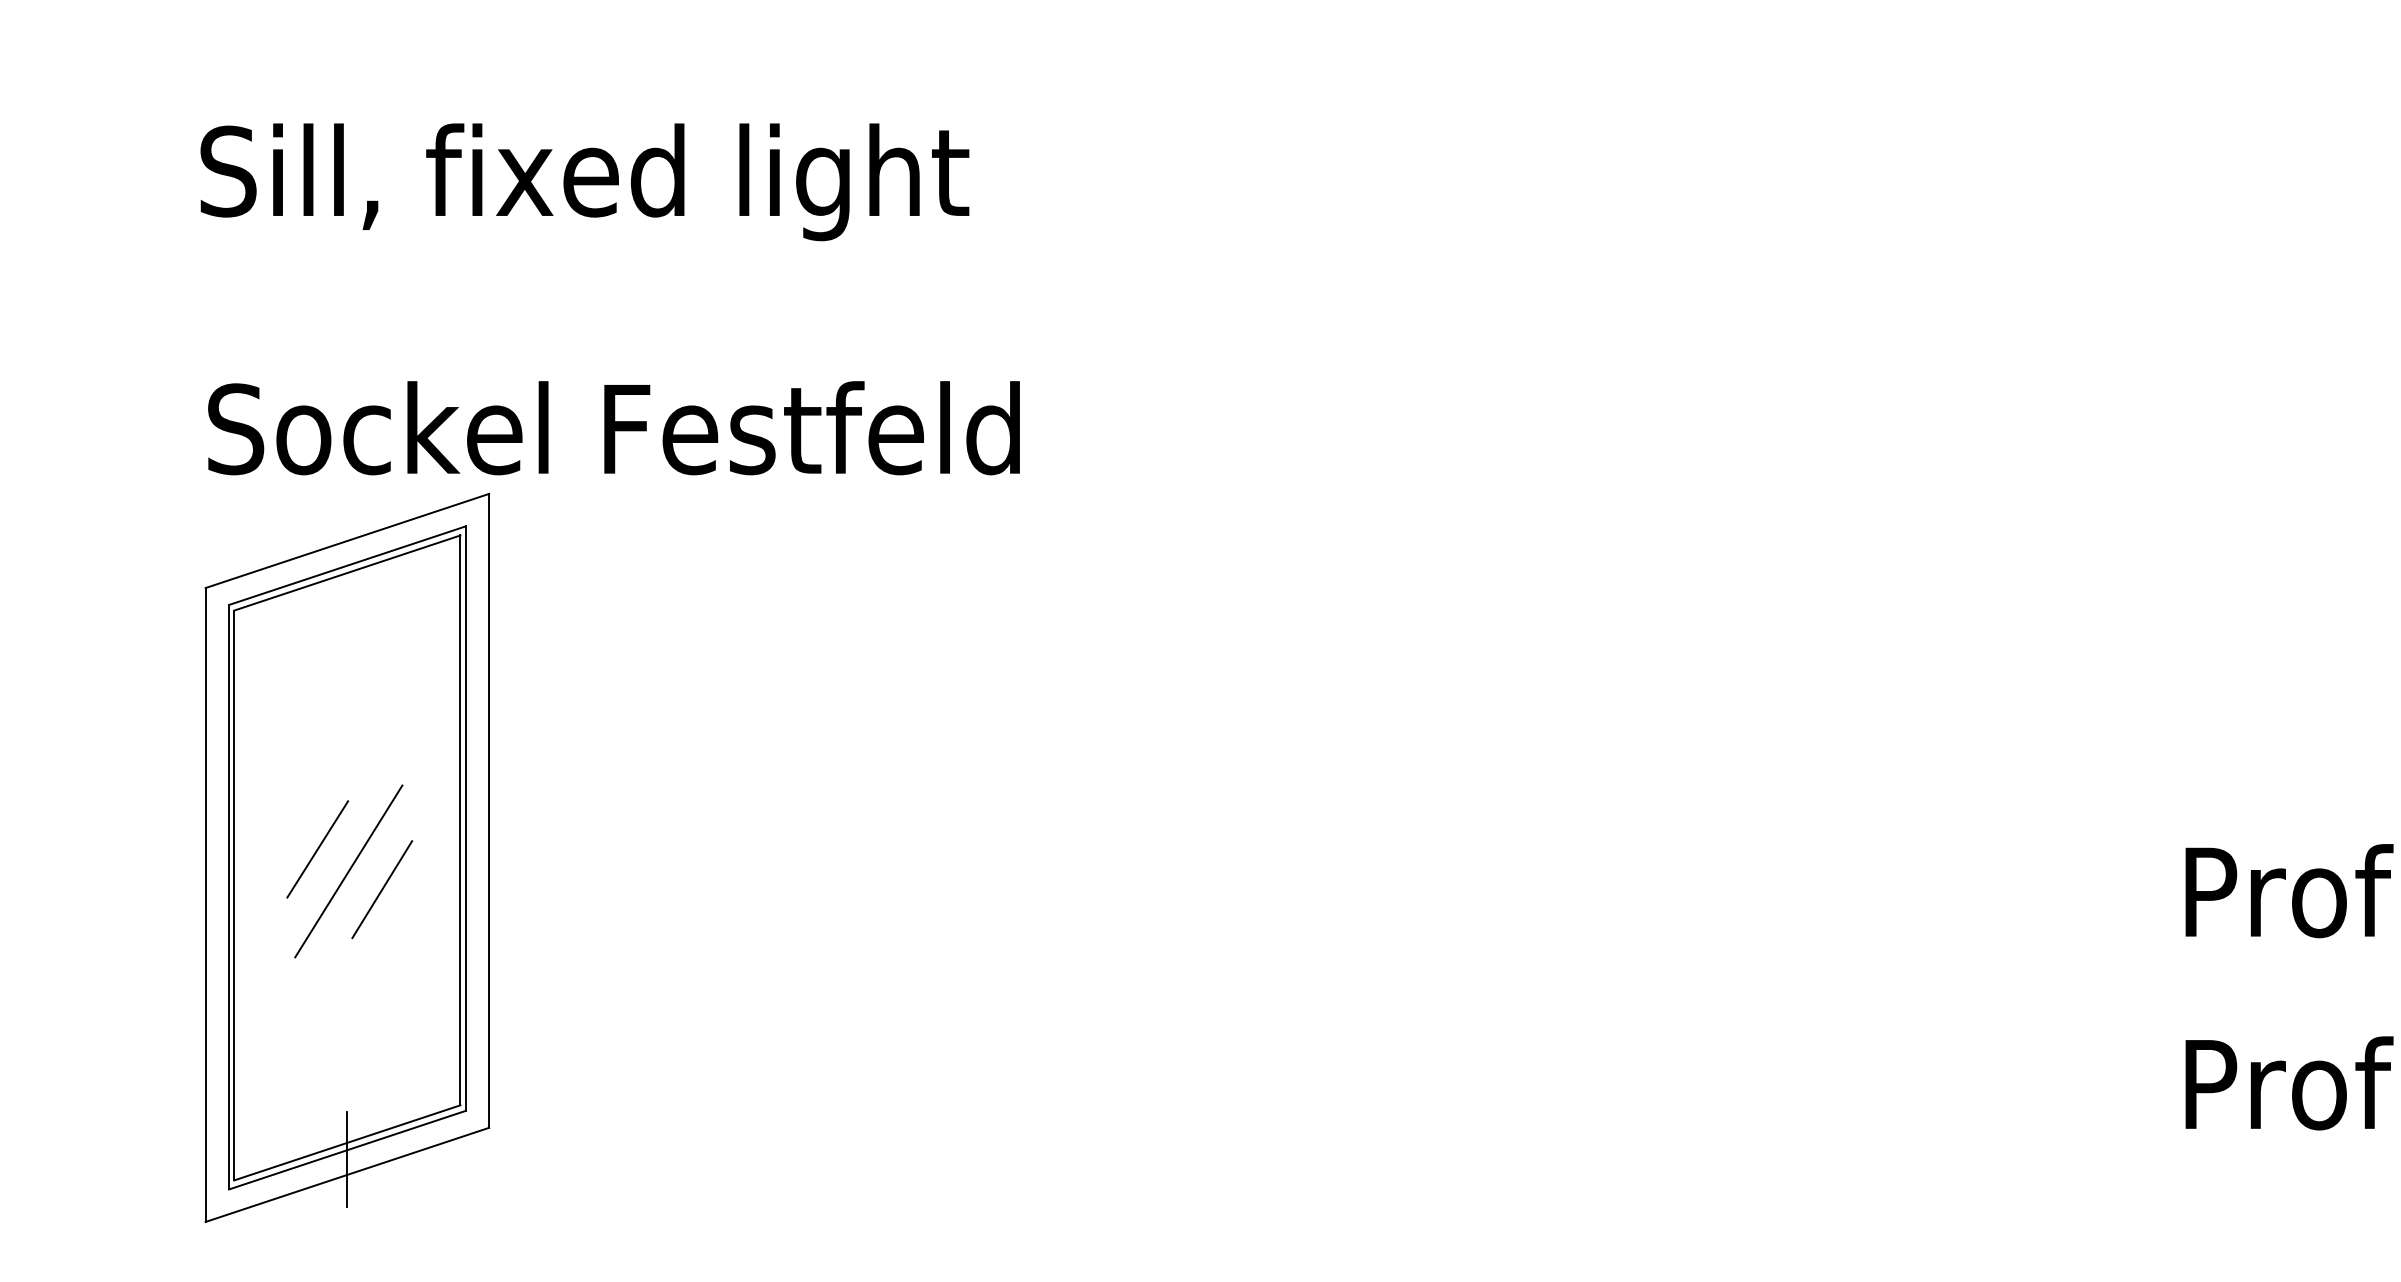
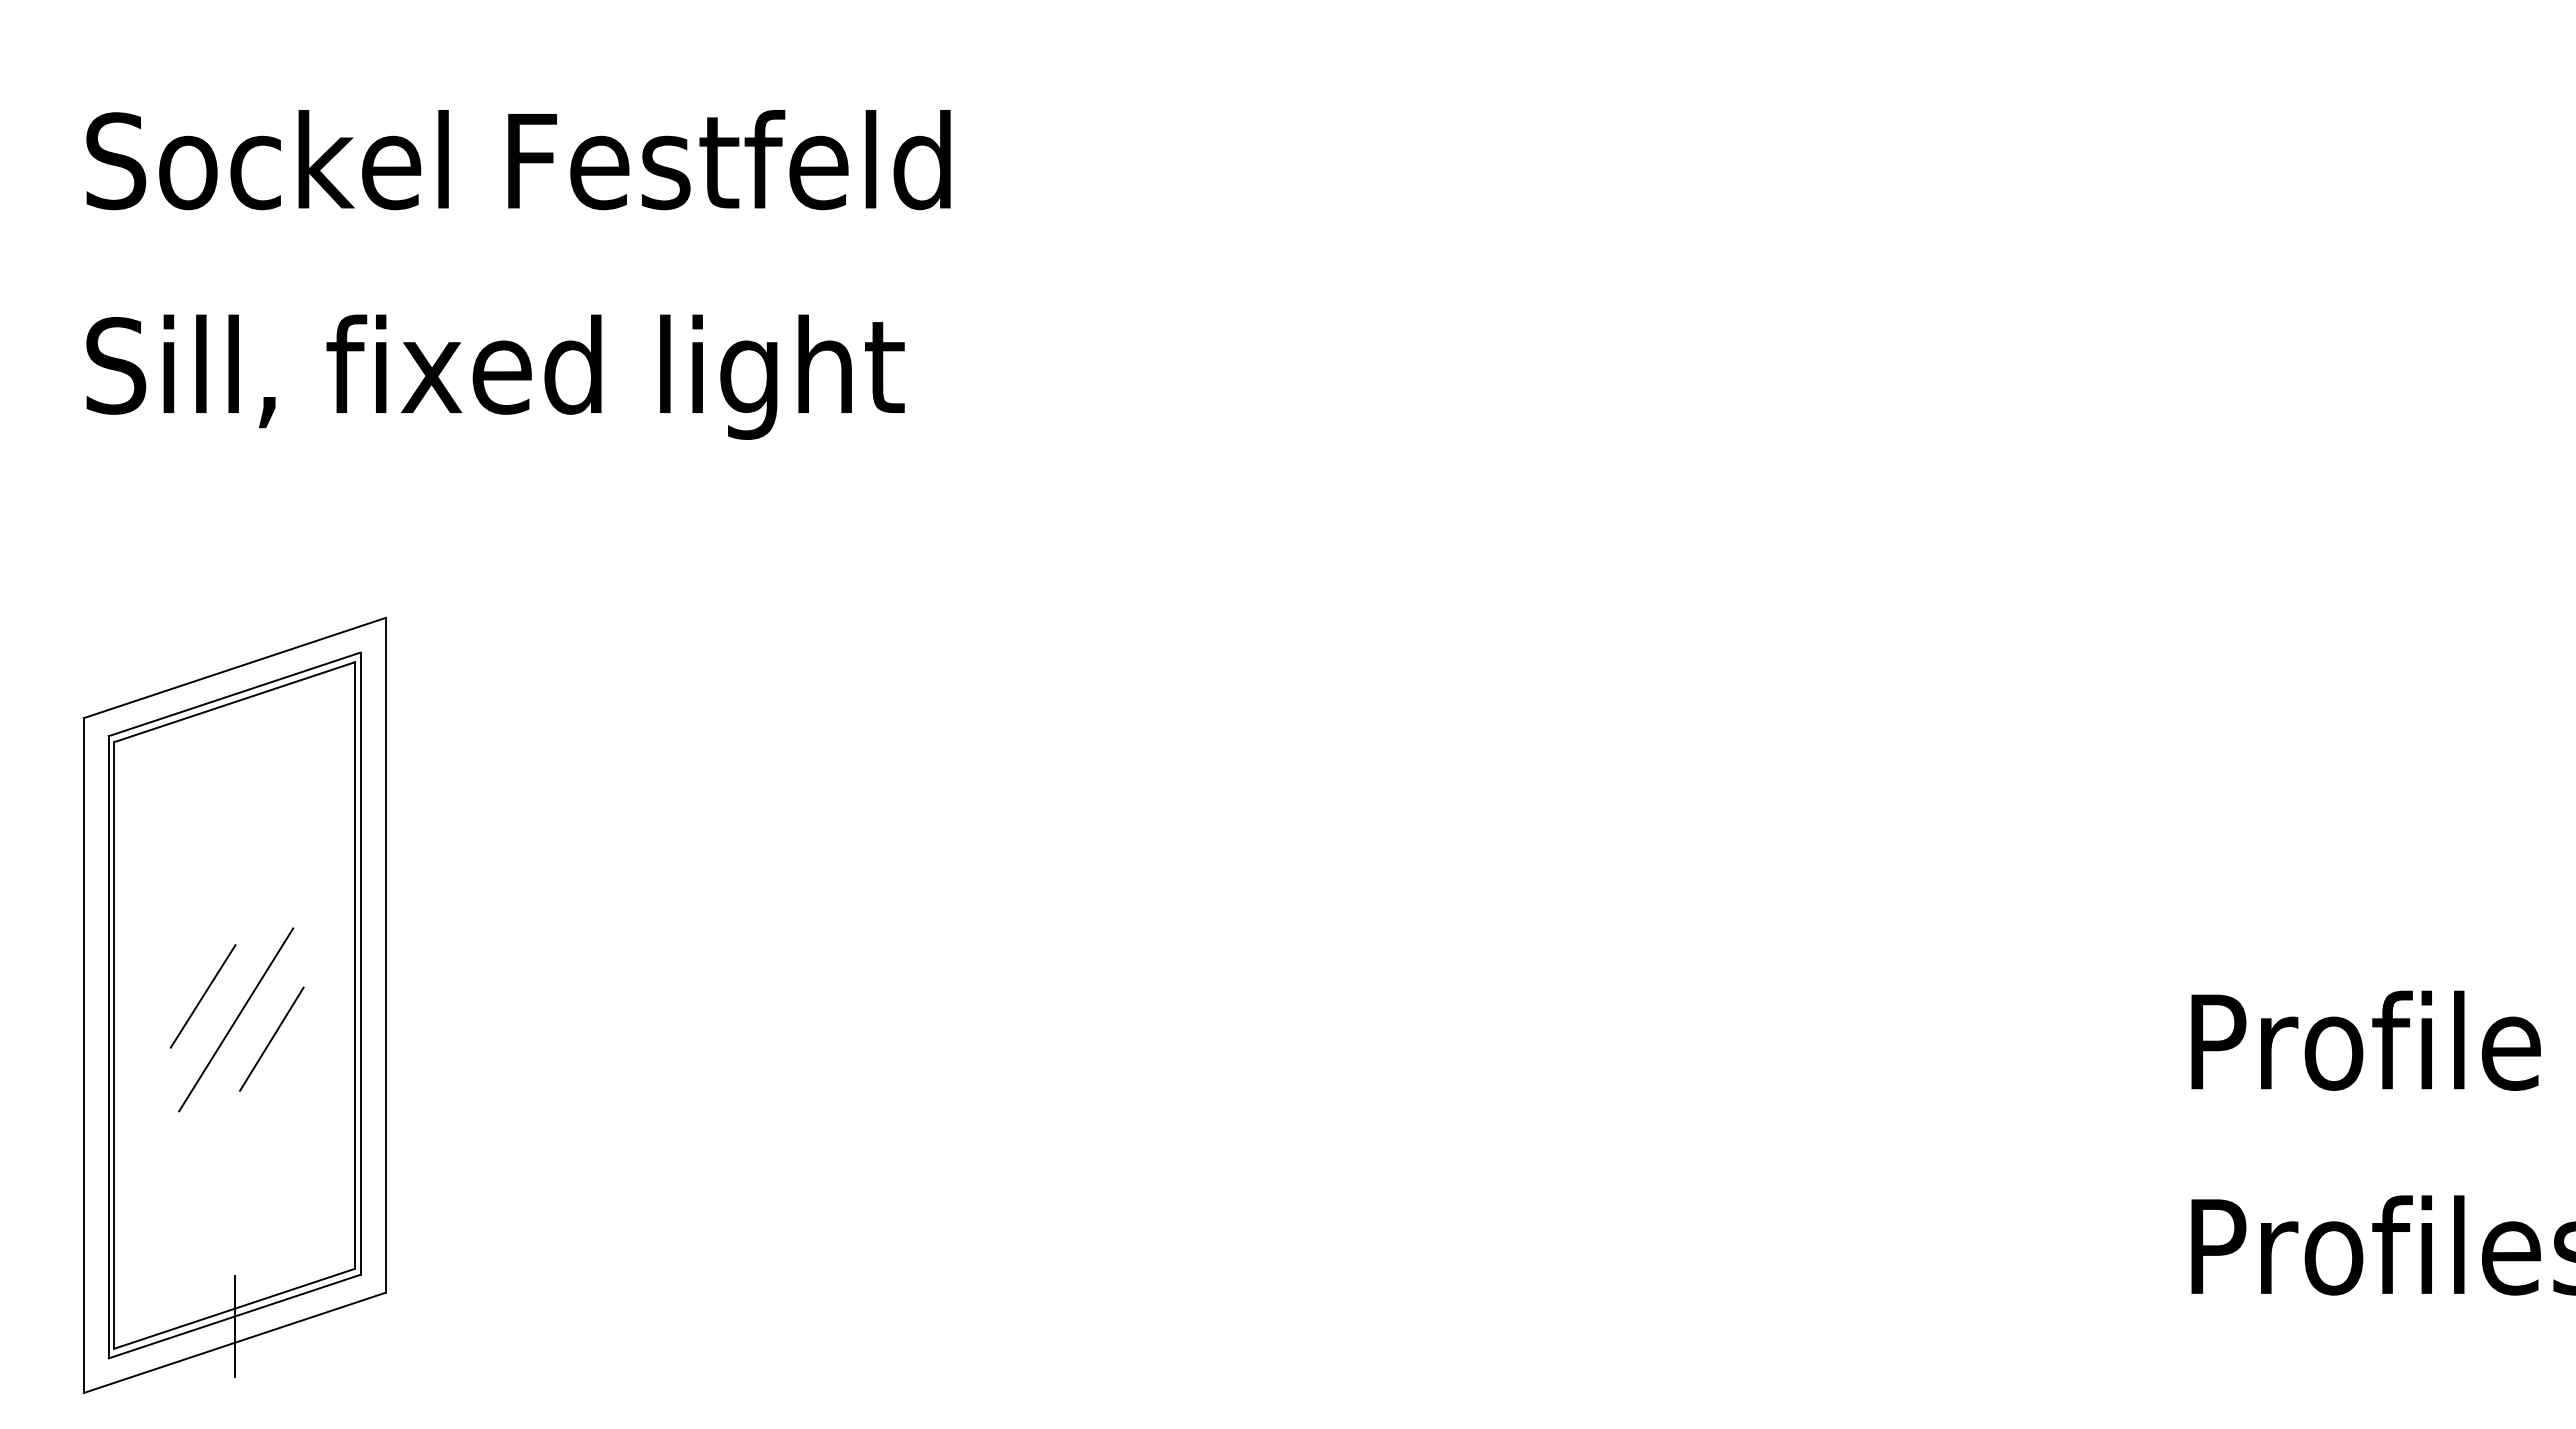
text: (584, 181) -> (495, 376), moved
text: (613, 428) -> (518, 160), moved

